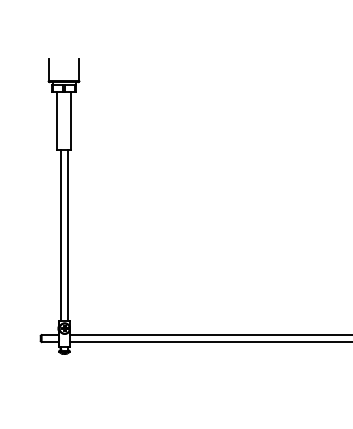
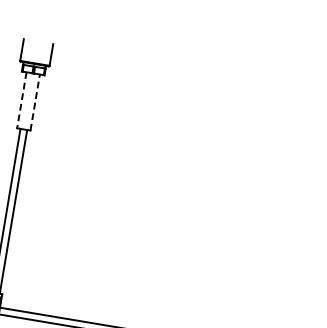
line: (71, 120) -> (35, 102), solid -> dashed
line: (57, 121) -> (22, 100), solid -> dashed

